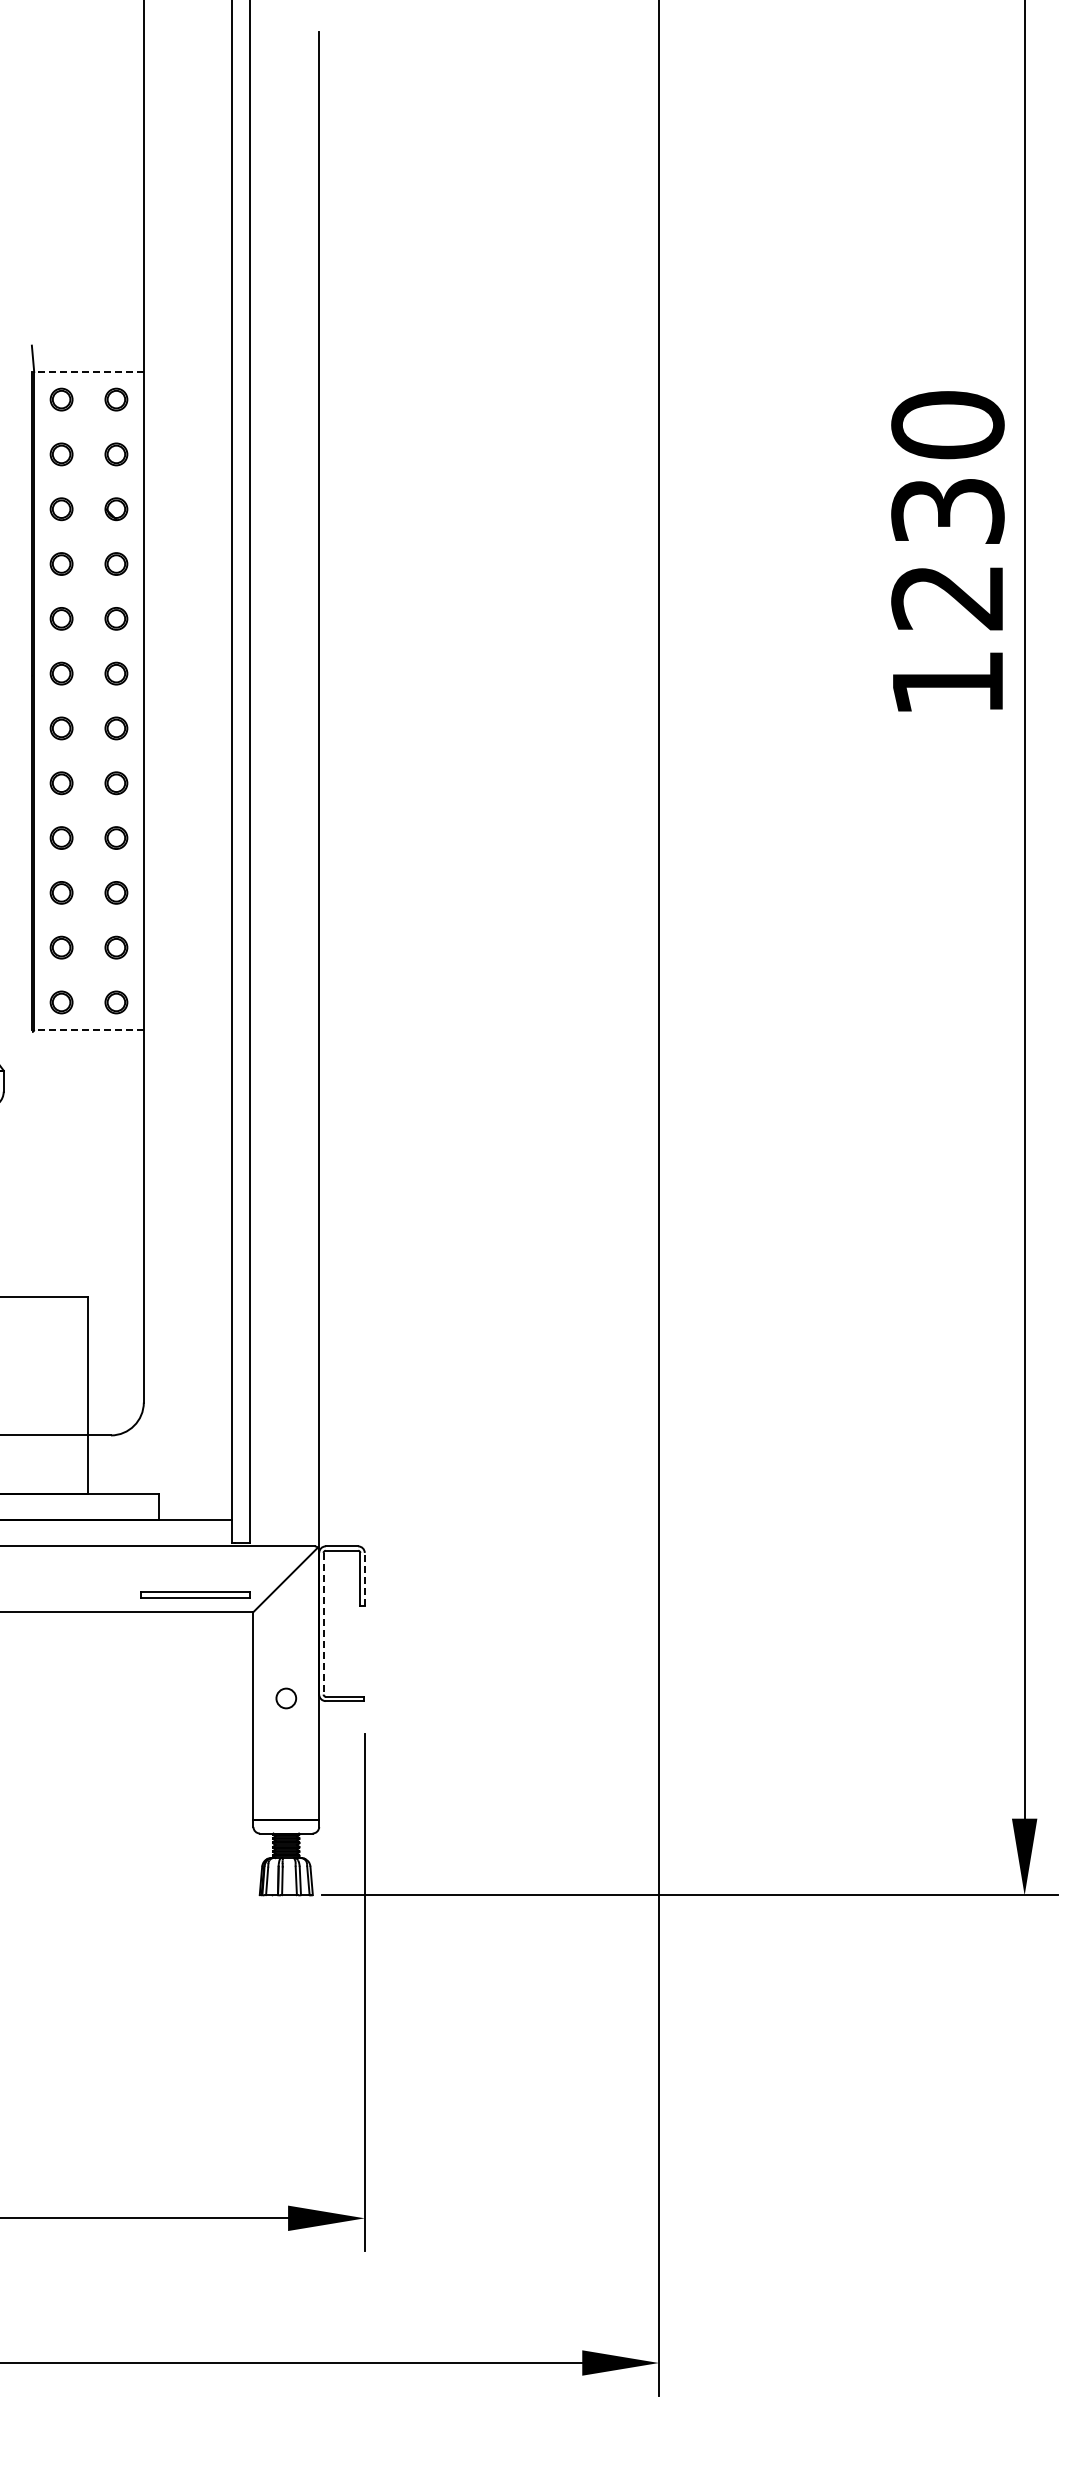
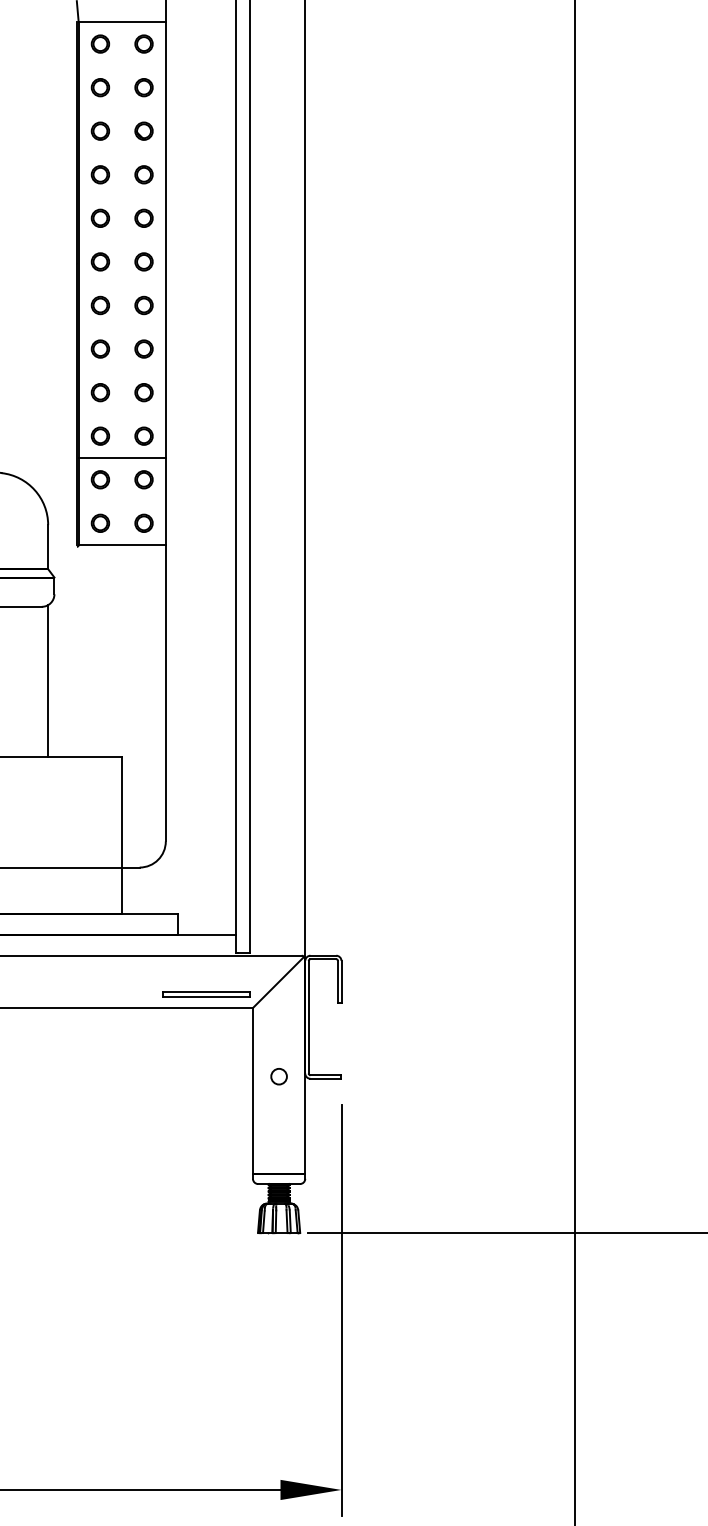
line: (89, 372) -> (122, 22), dashed -> solid
line: (88, 920) -> (121, 458), added
line: (89, 1029) -> (122, 544), dashed -> solid
line: (364, 1578) -> (341, 981), dashed -> solid
line: (323, 1623) -> (308, 1017), dashed -> solid

